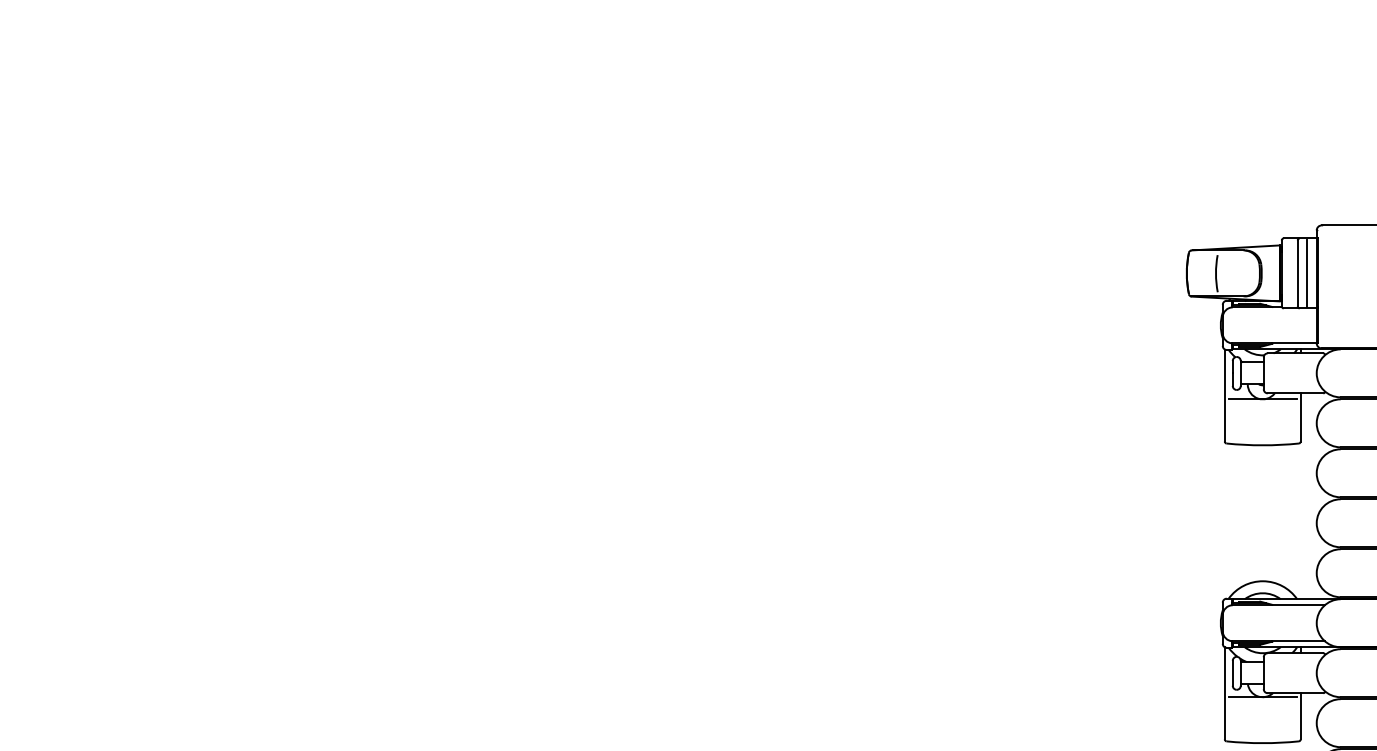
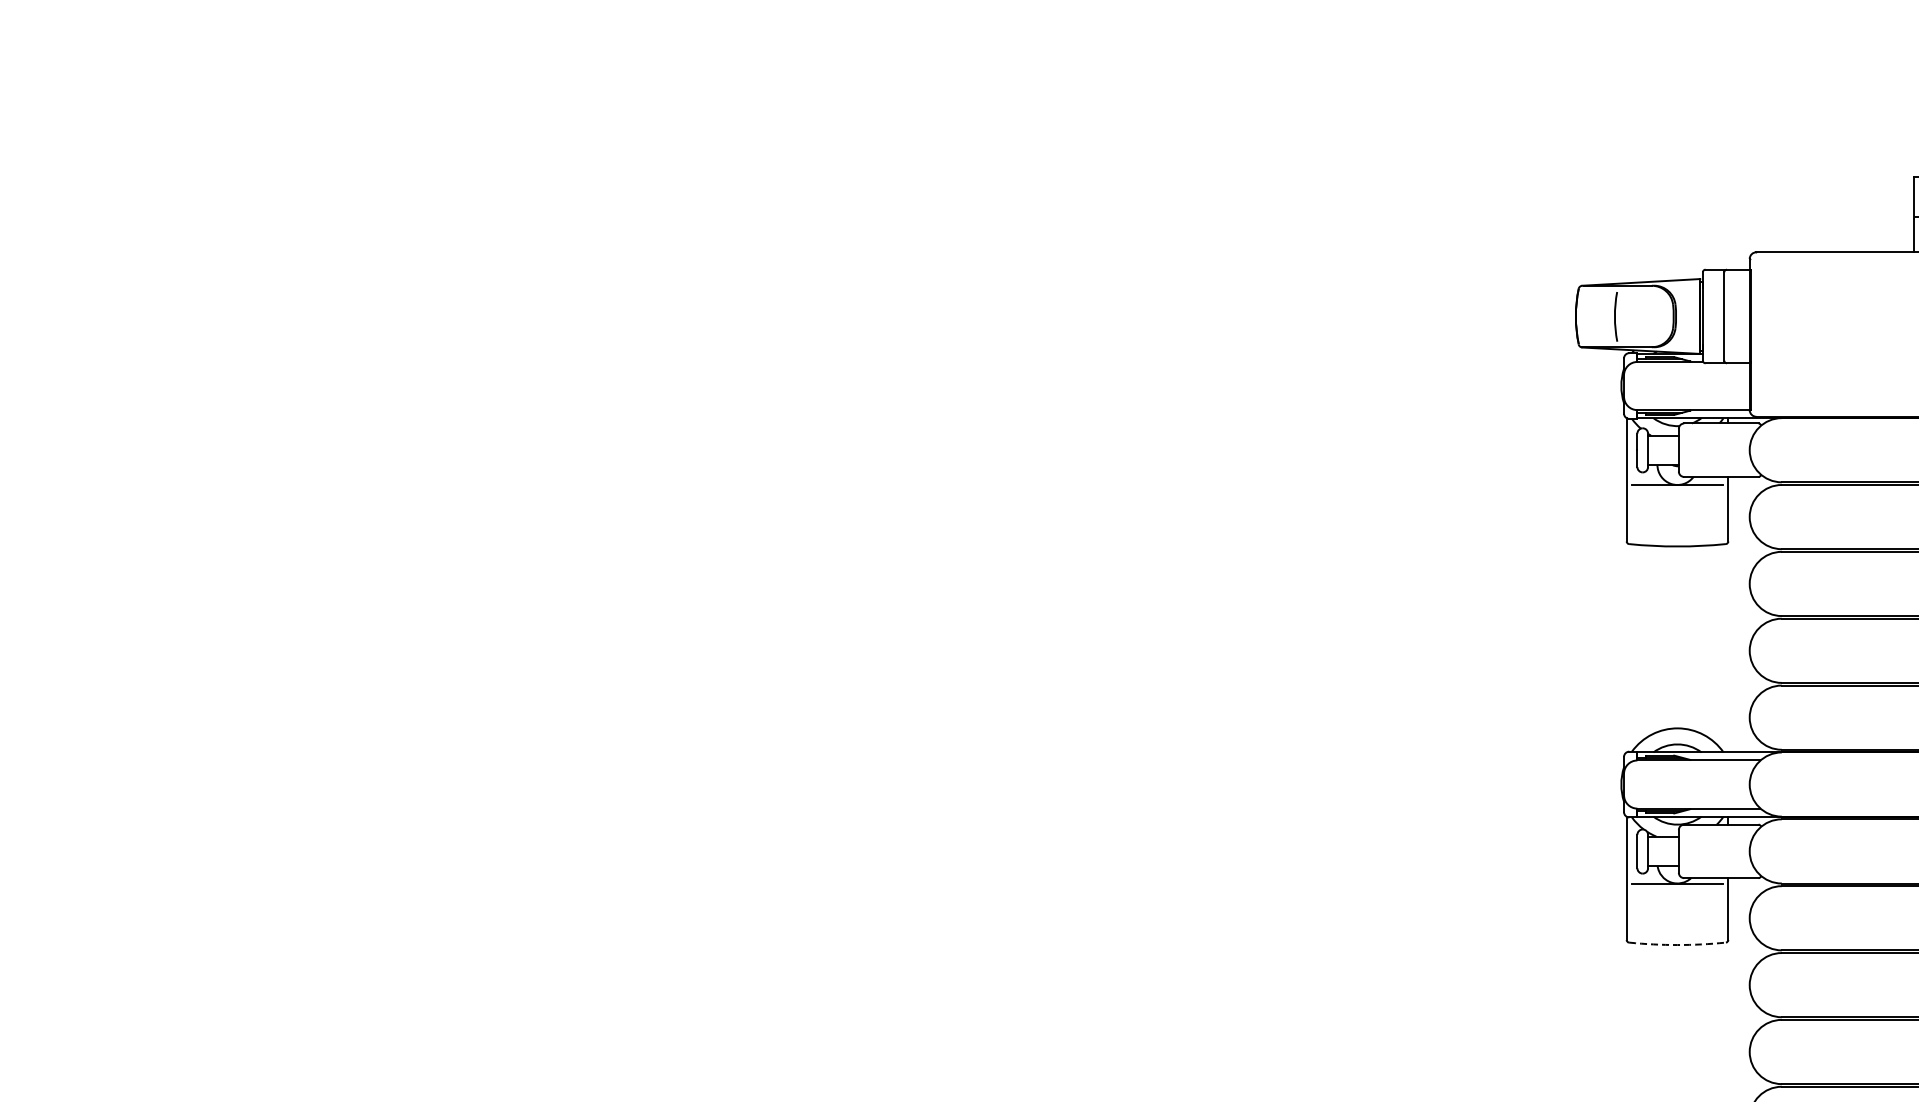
line: (1306, 273) -> (1736, 316), removed
arc: (1262, 743) -> (1677, 945), solid -> dashed

